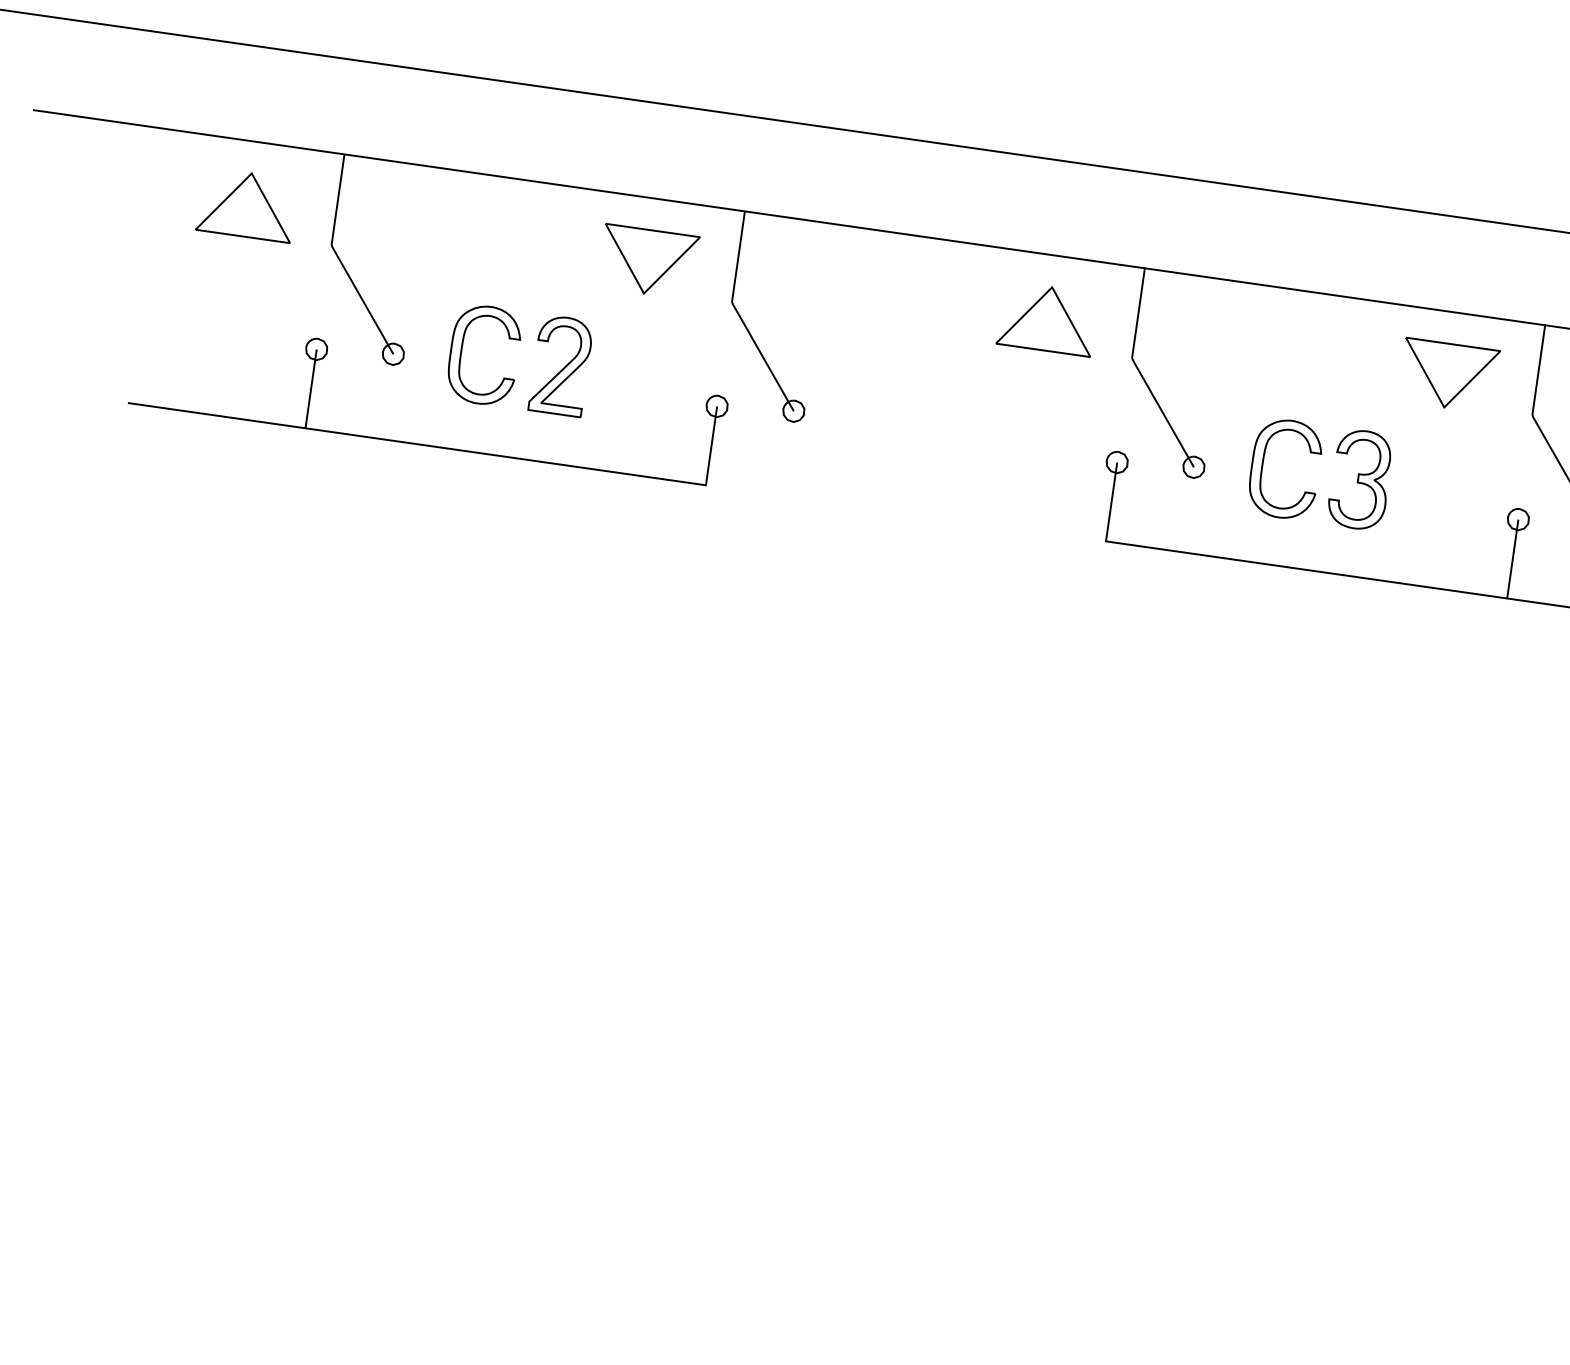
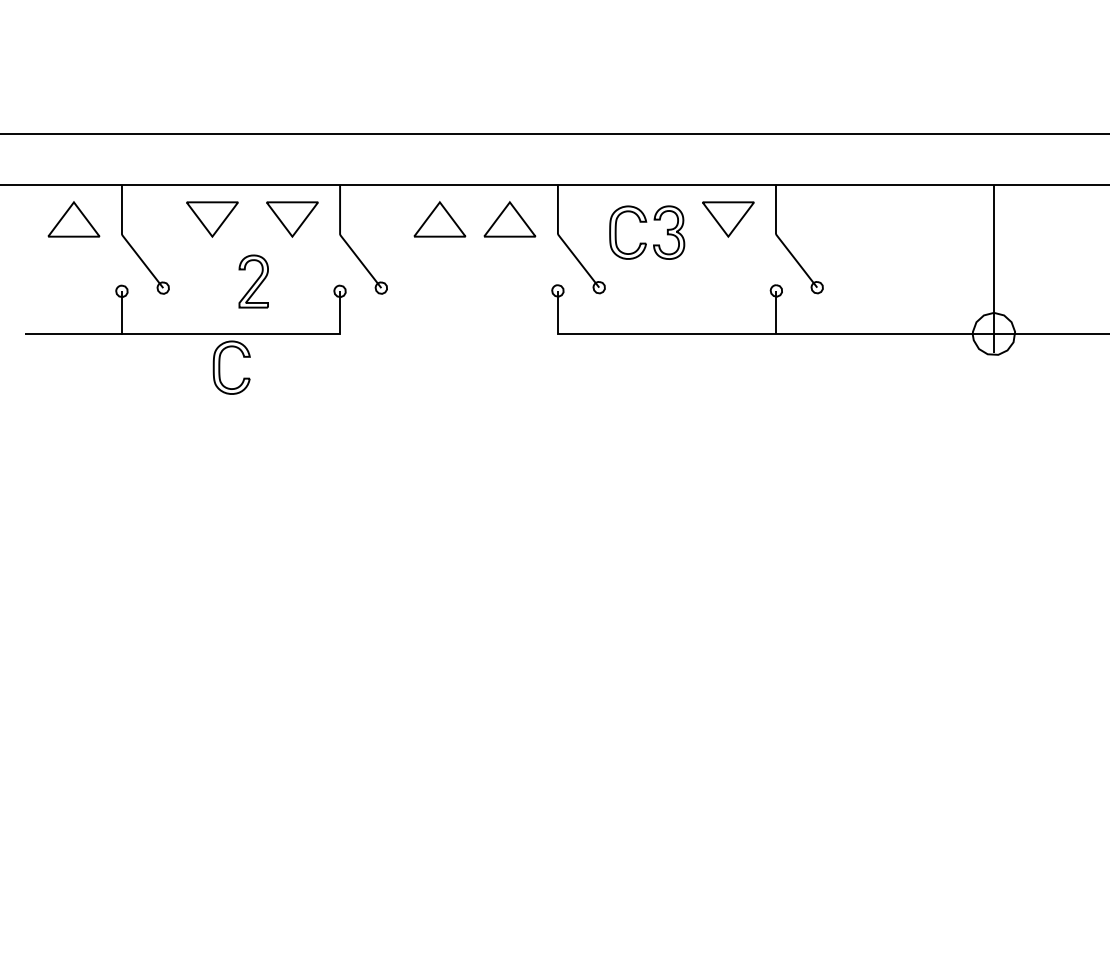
part: (501, 241) -> (212, 219), added
part: (918, 300) -> (439, 219), added
part: (463, 351) -> (220, 367), moved
part: (1323, 455) -> (647, 222), moved

